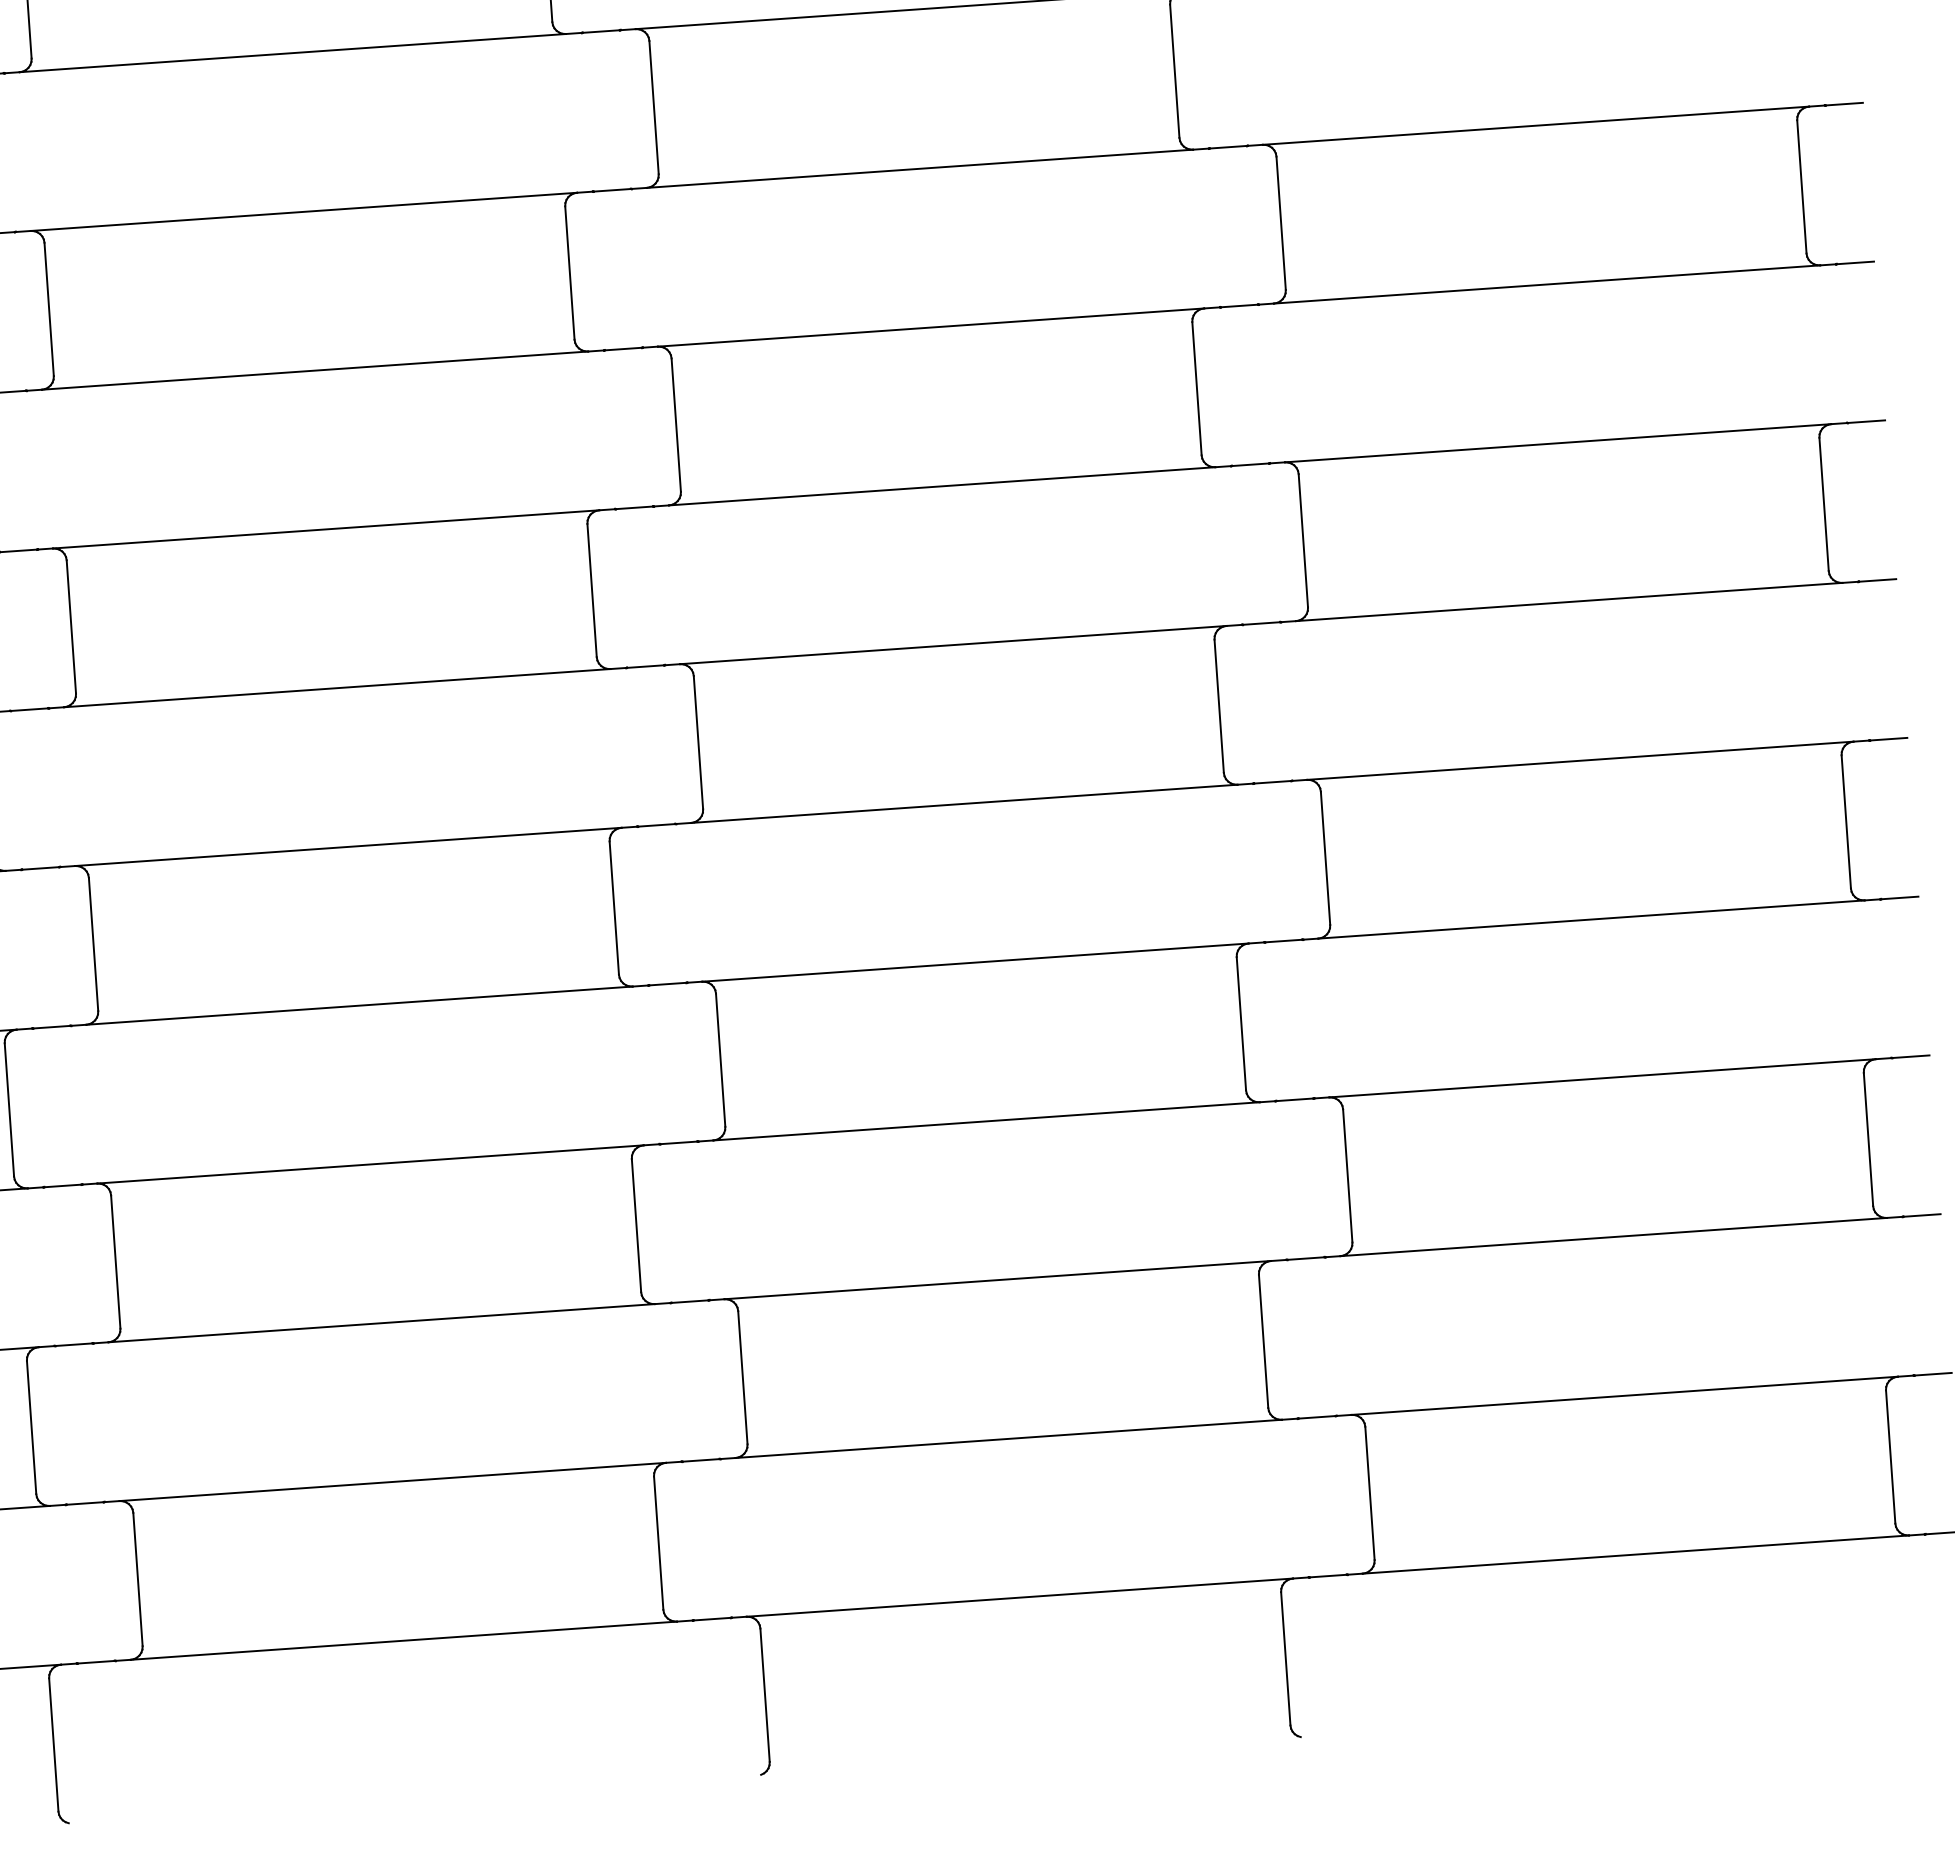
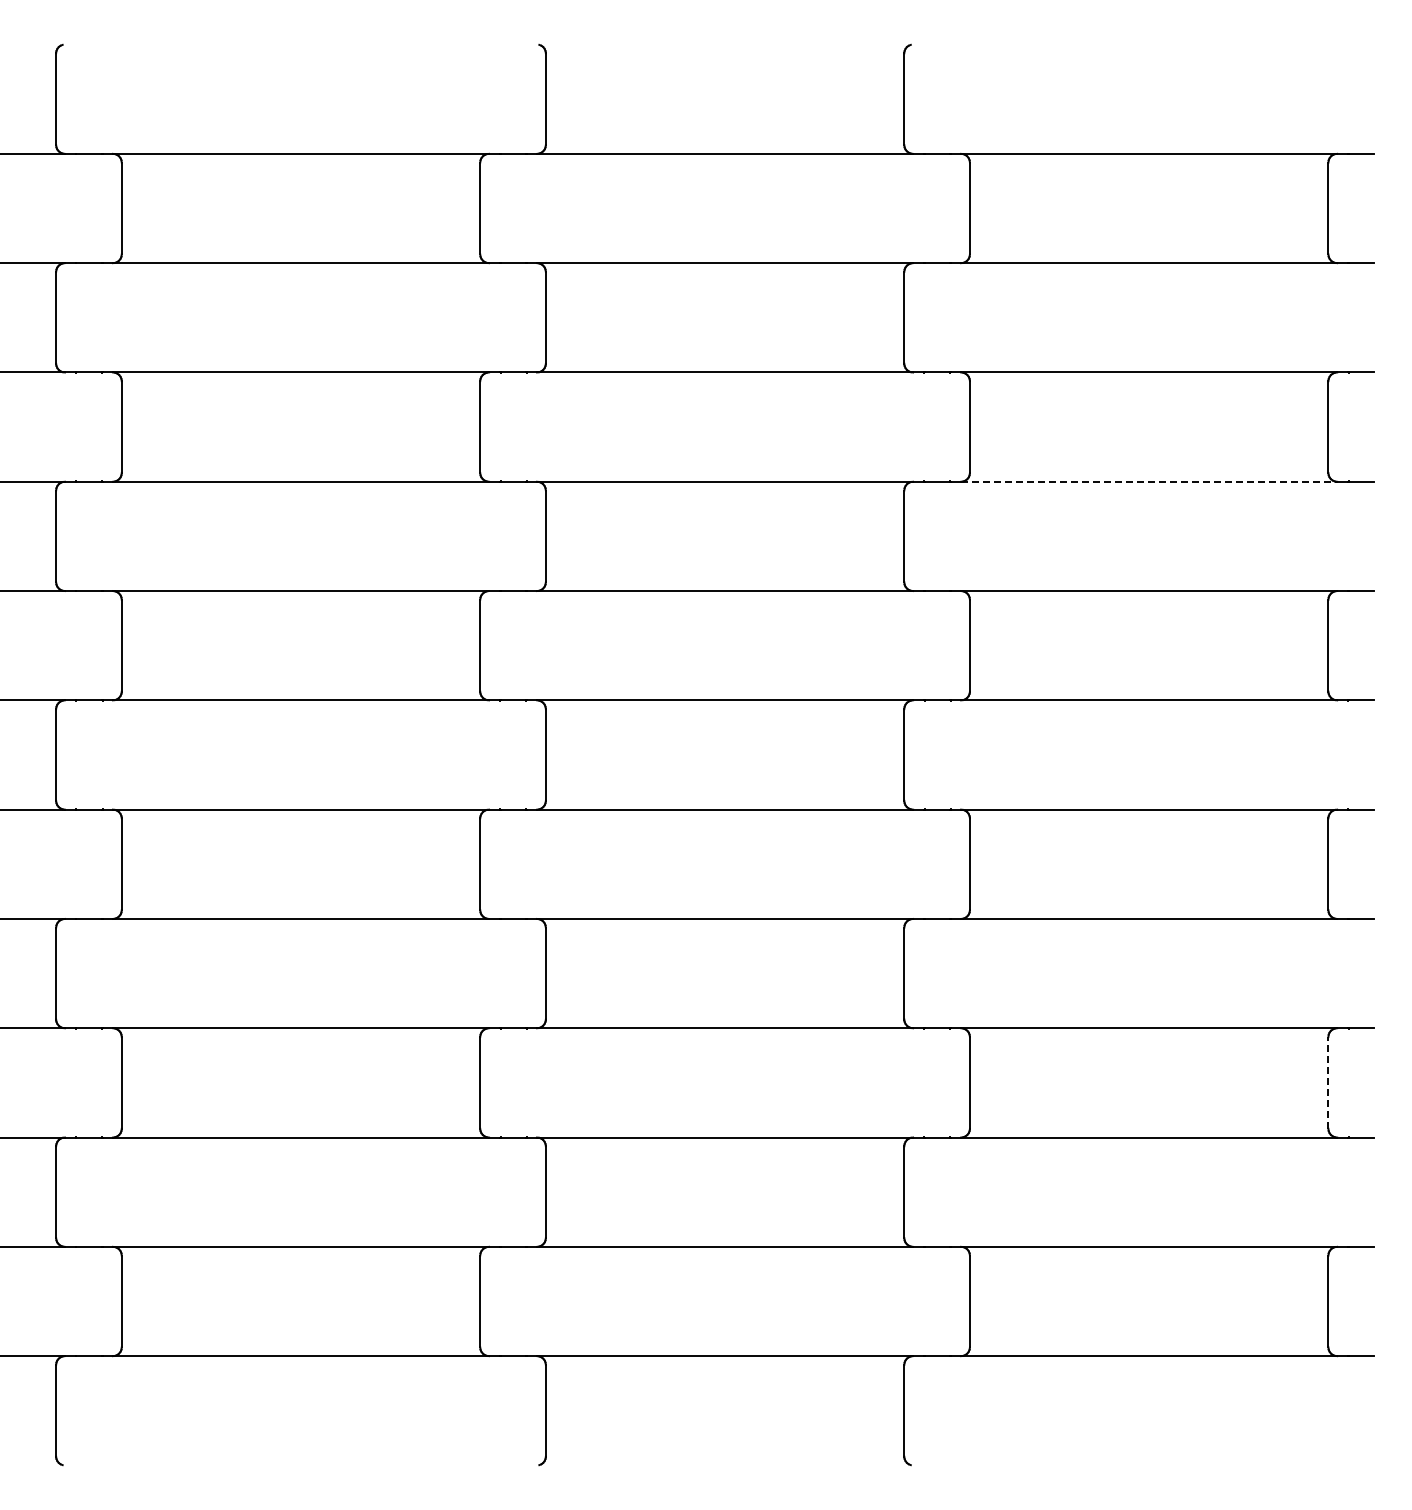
line: (1547, 284) -> (1149, 481), solid -> dashed
line: (1868, 1138) -> (1328, 1082), solid -> dashed

